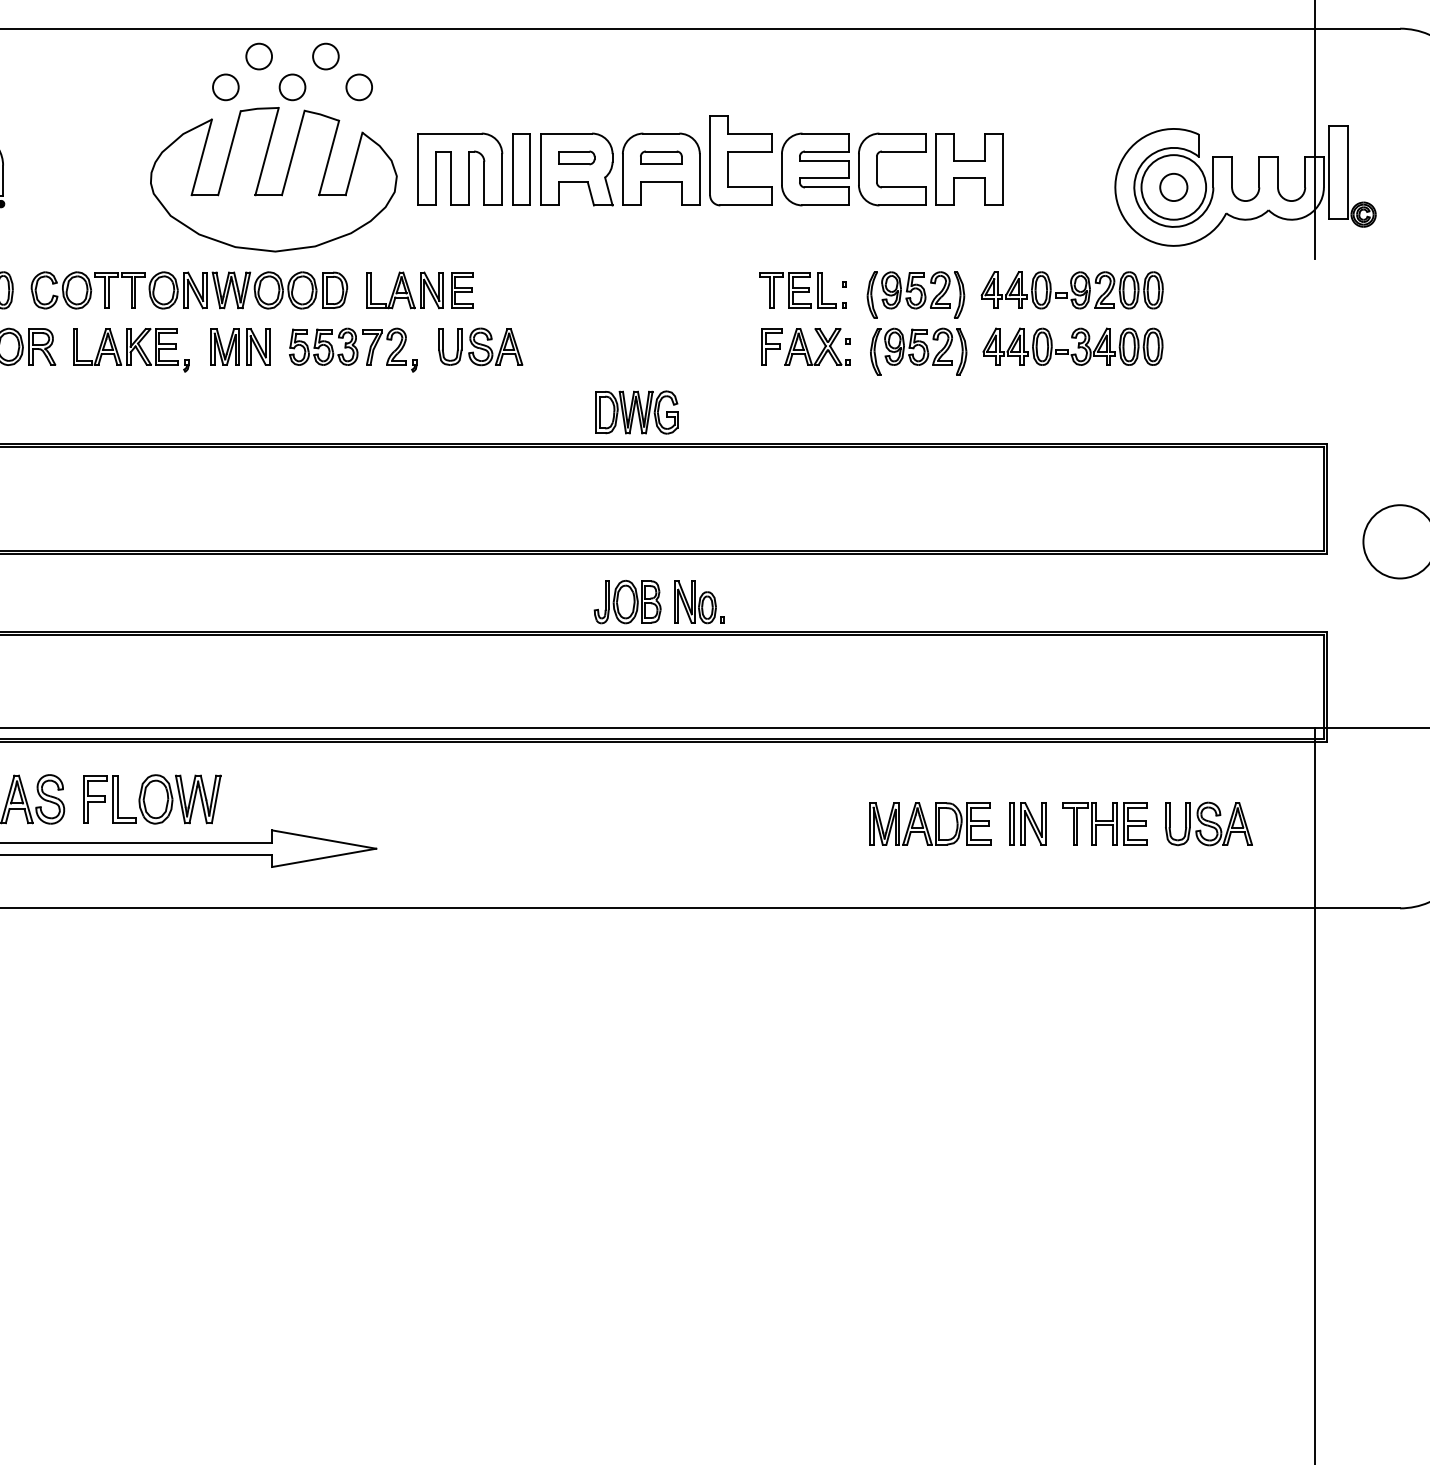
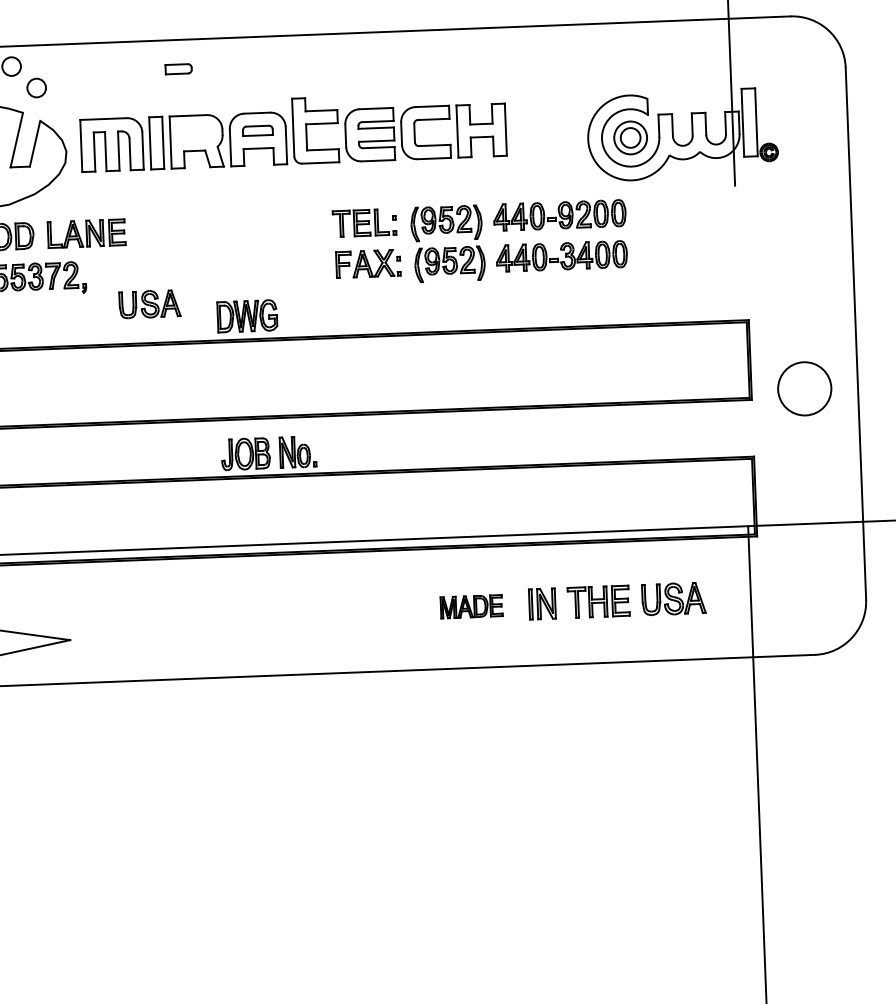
part: (576, 157) -> (178, 68), moved
circle: (1173, 187) -> (630, 138), size x0.7
part: (480, 346) -> (149, 304), moved
part: (930, 823) -> (471, 606), size x0.7

